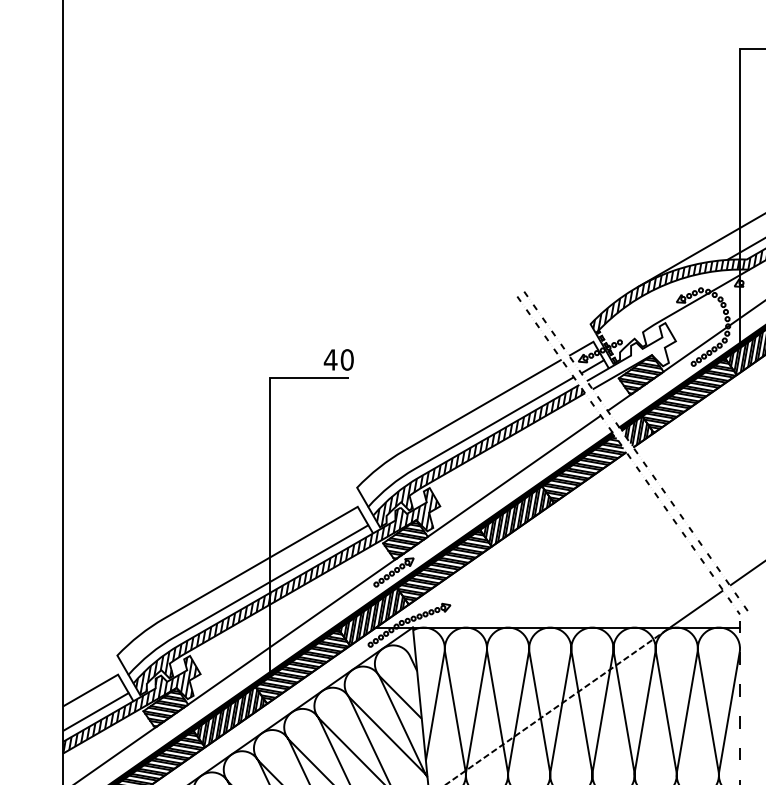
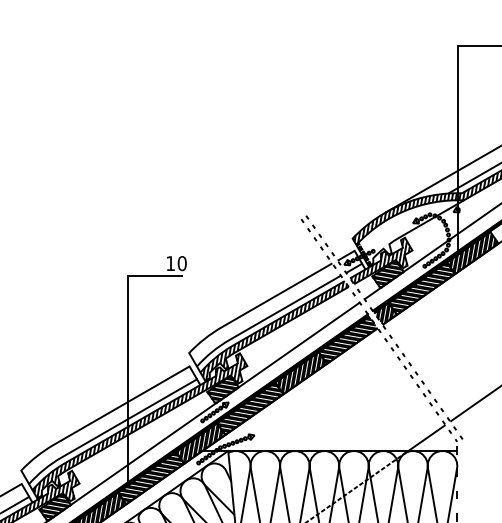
hatch: (630, 356) -> (380, 261), added
text: (330, 359) -> (170, 263), 40 -> 10

